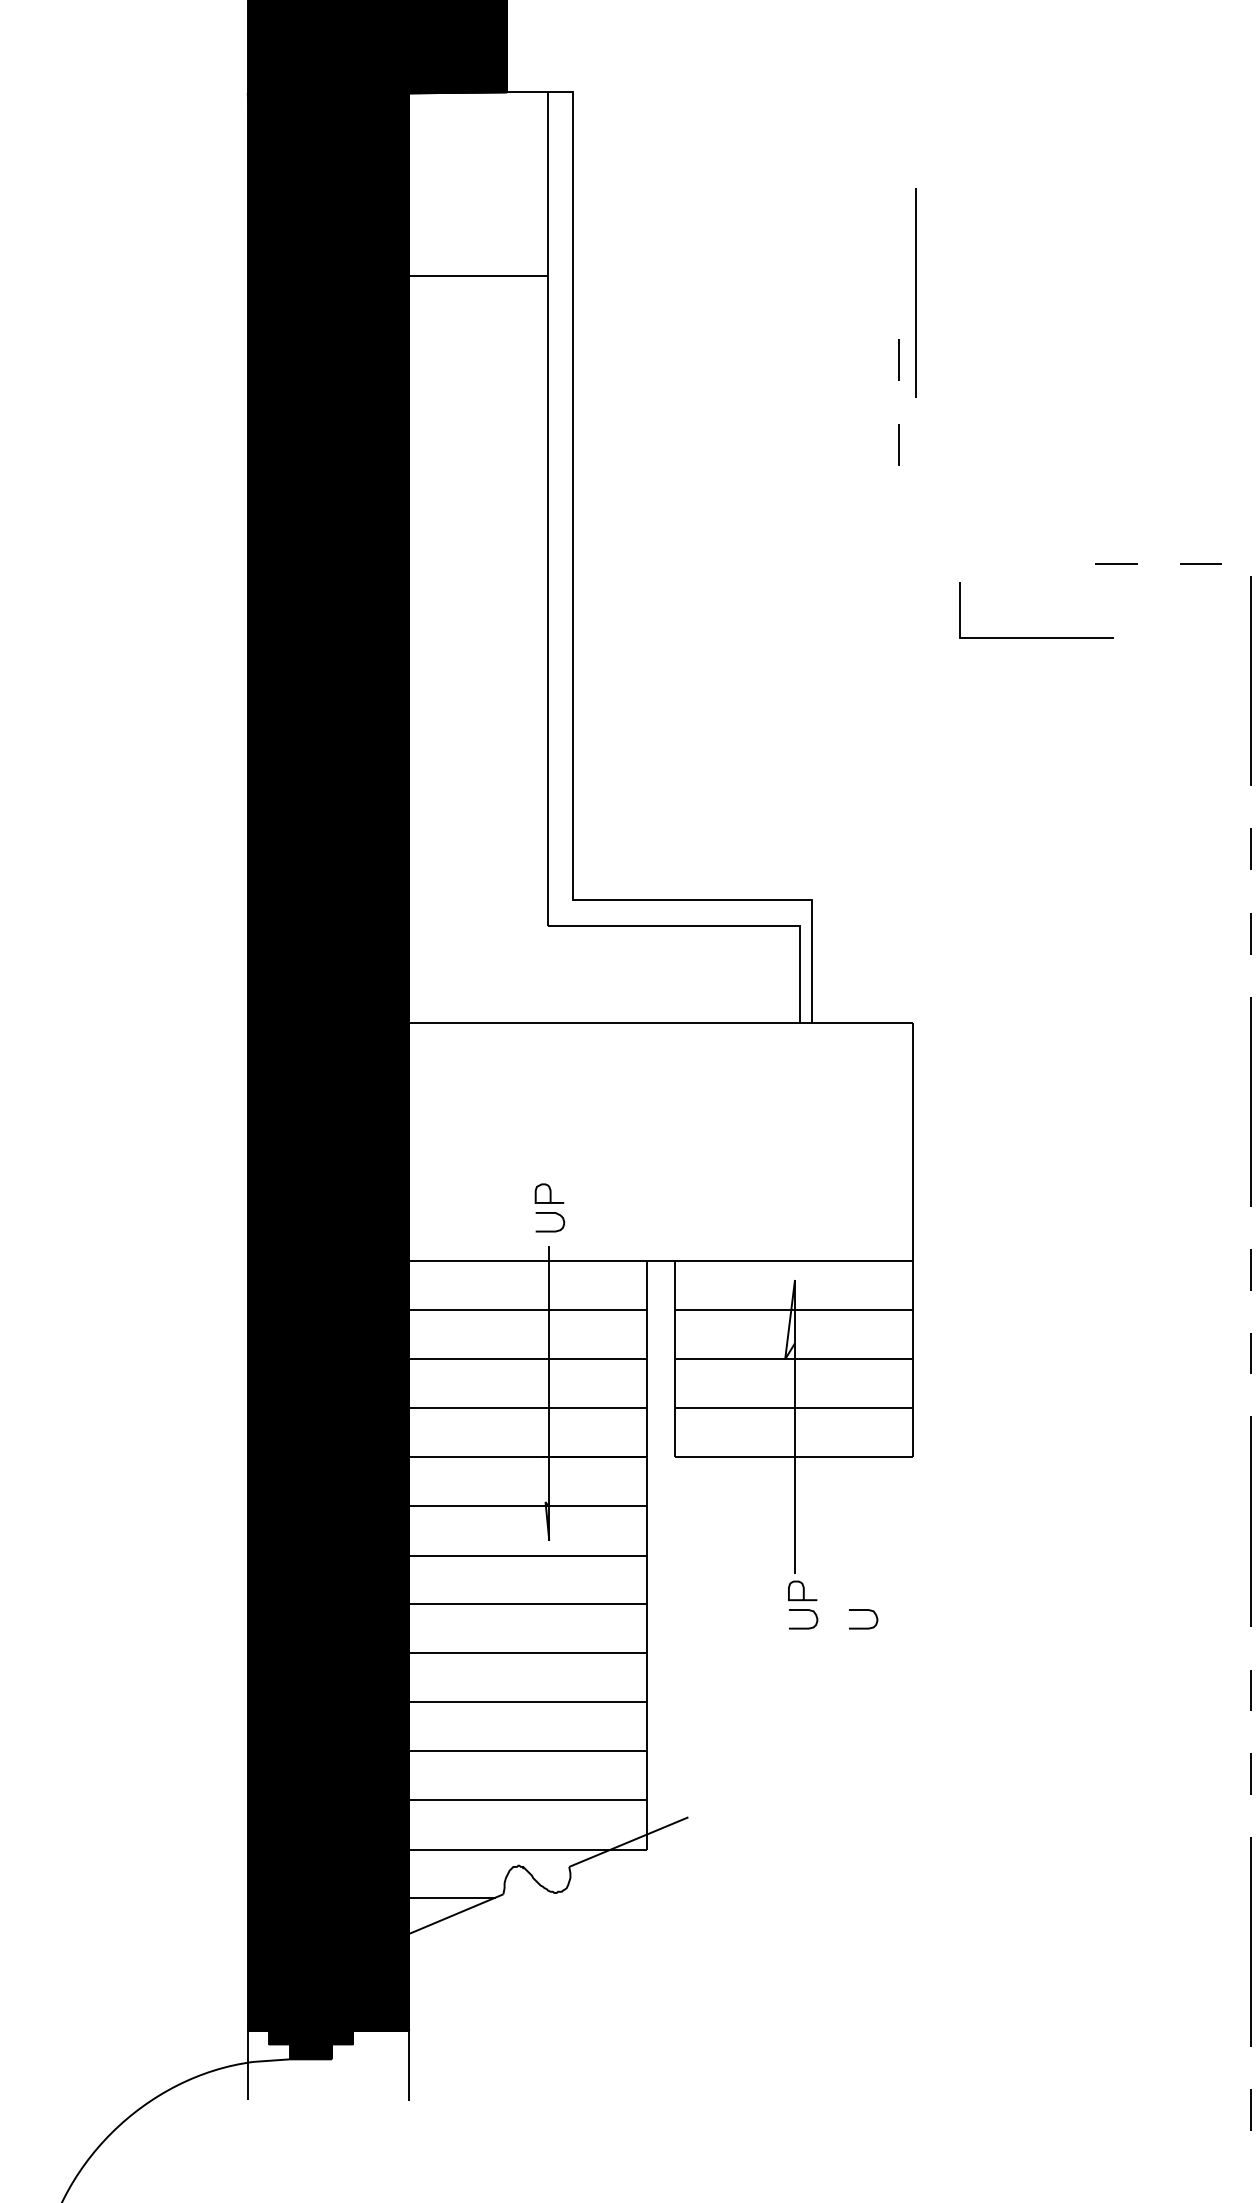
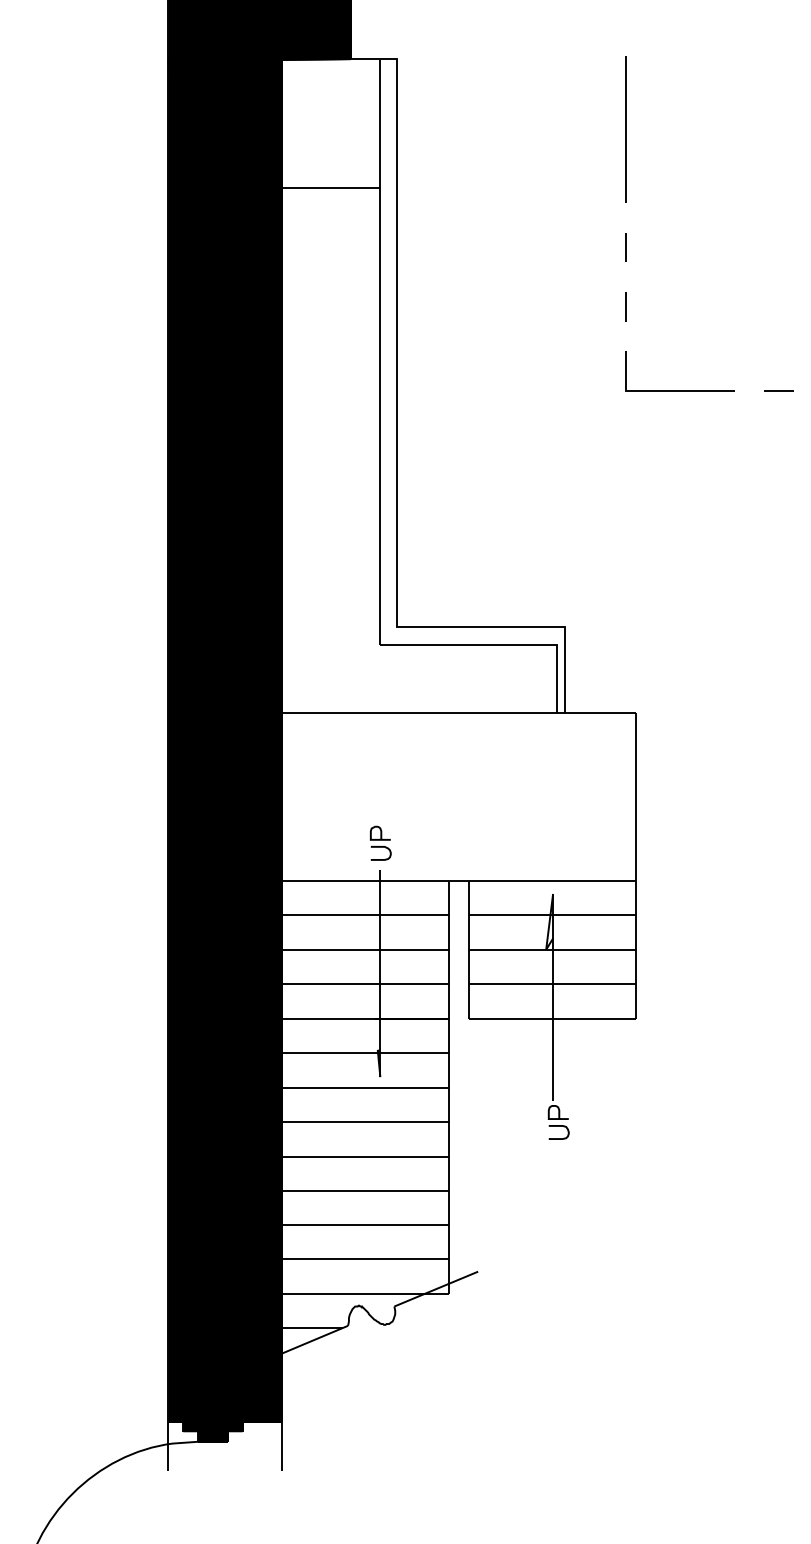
line: (915, 292) -> (625, 128), moved
line: (1036, 637) -> (679, 390), moved
curve: (863, 1627) -> (601, 1138), removed

